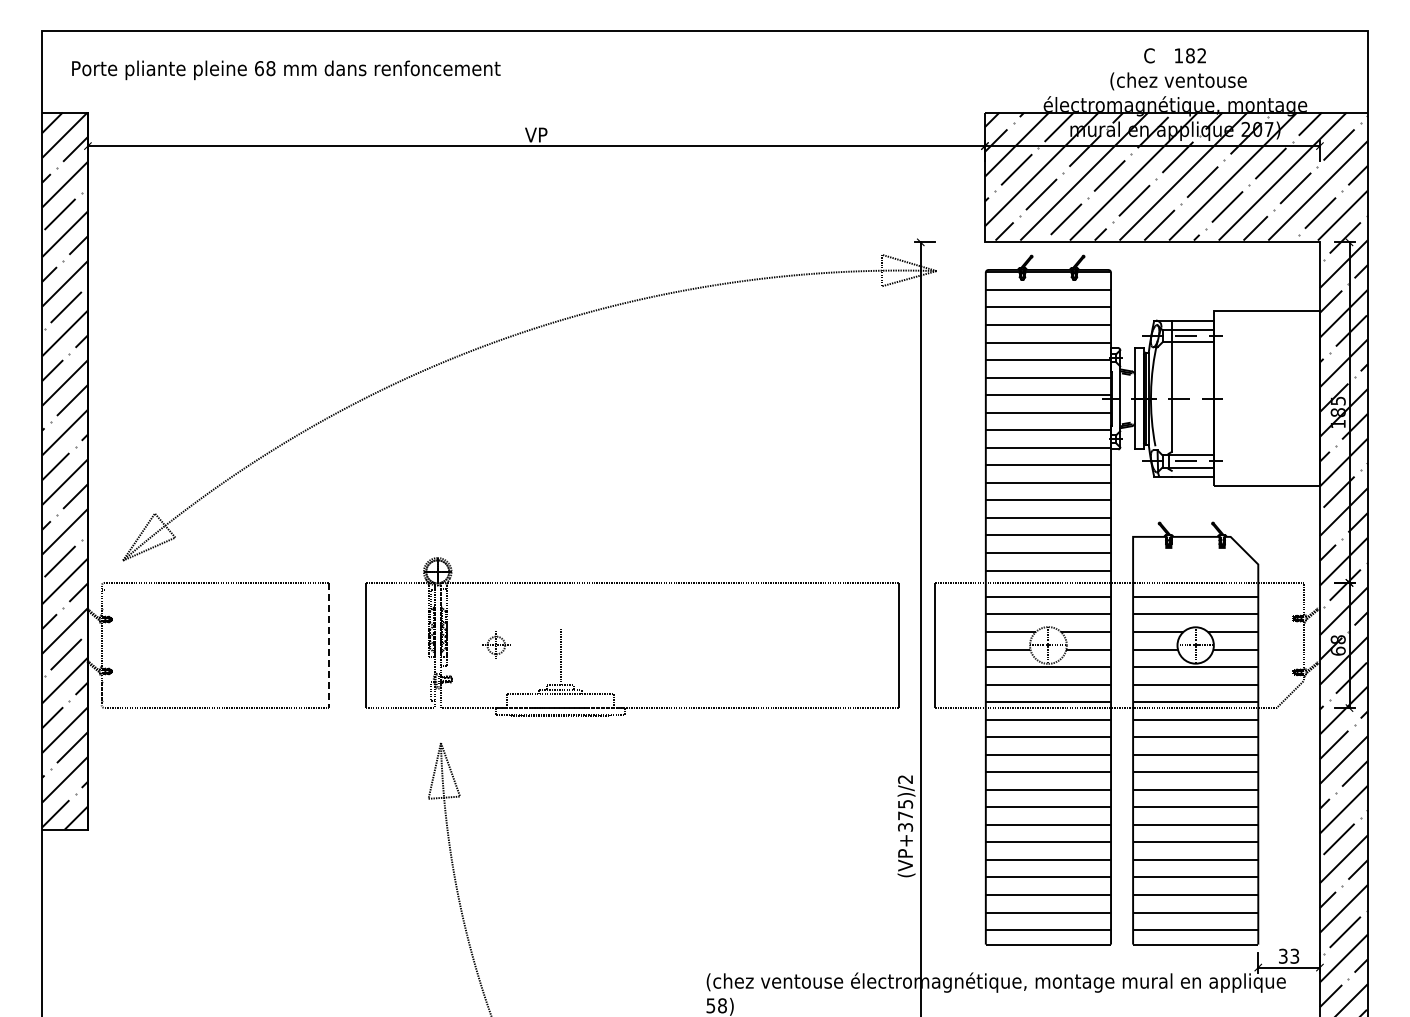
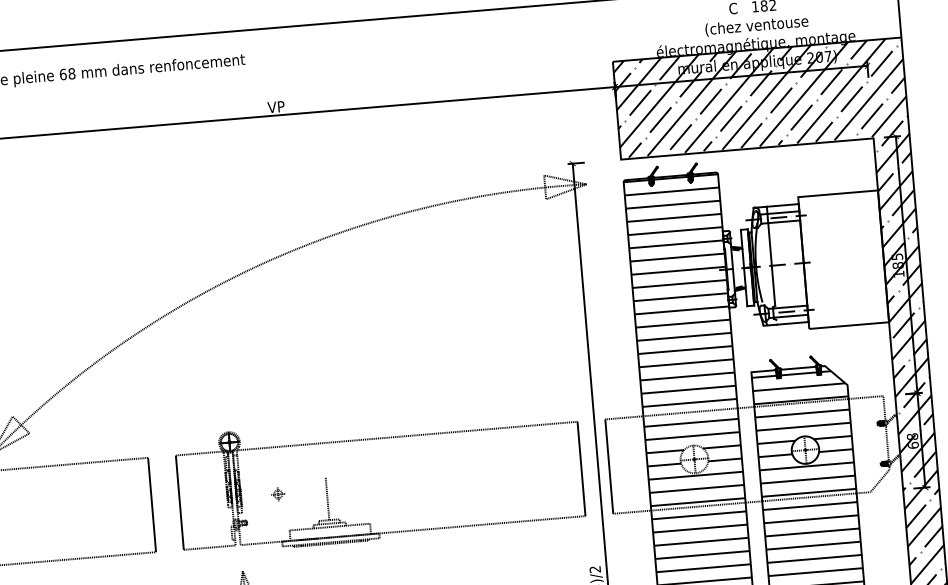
hatch: (1195, 561) -> (800, 386), added
line: (328, 645) -> (151, 505), dashed -> solid
part: (495, 645) -> (277, 494), size x0.62

